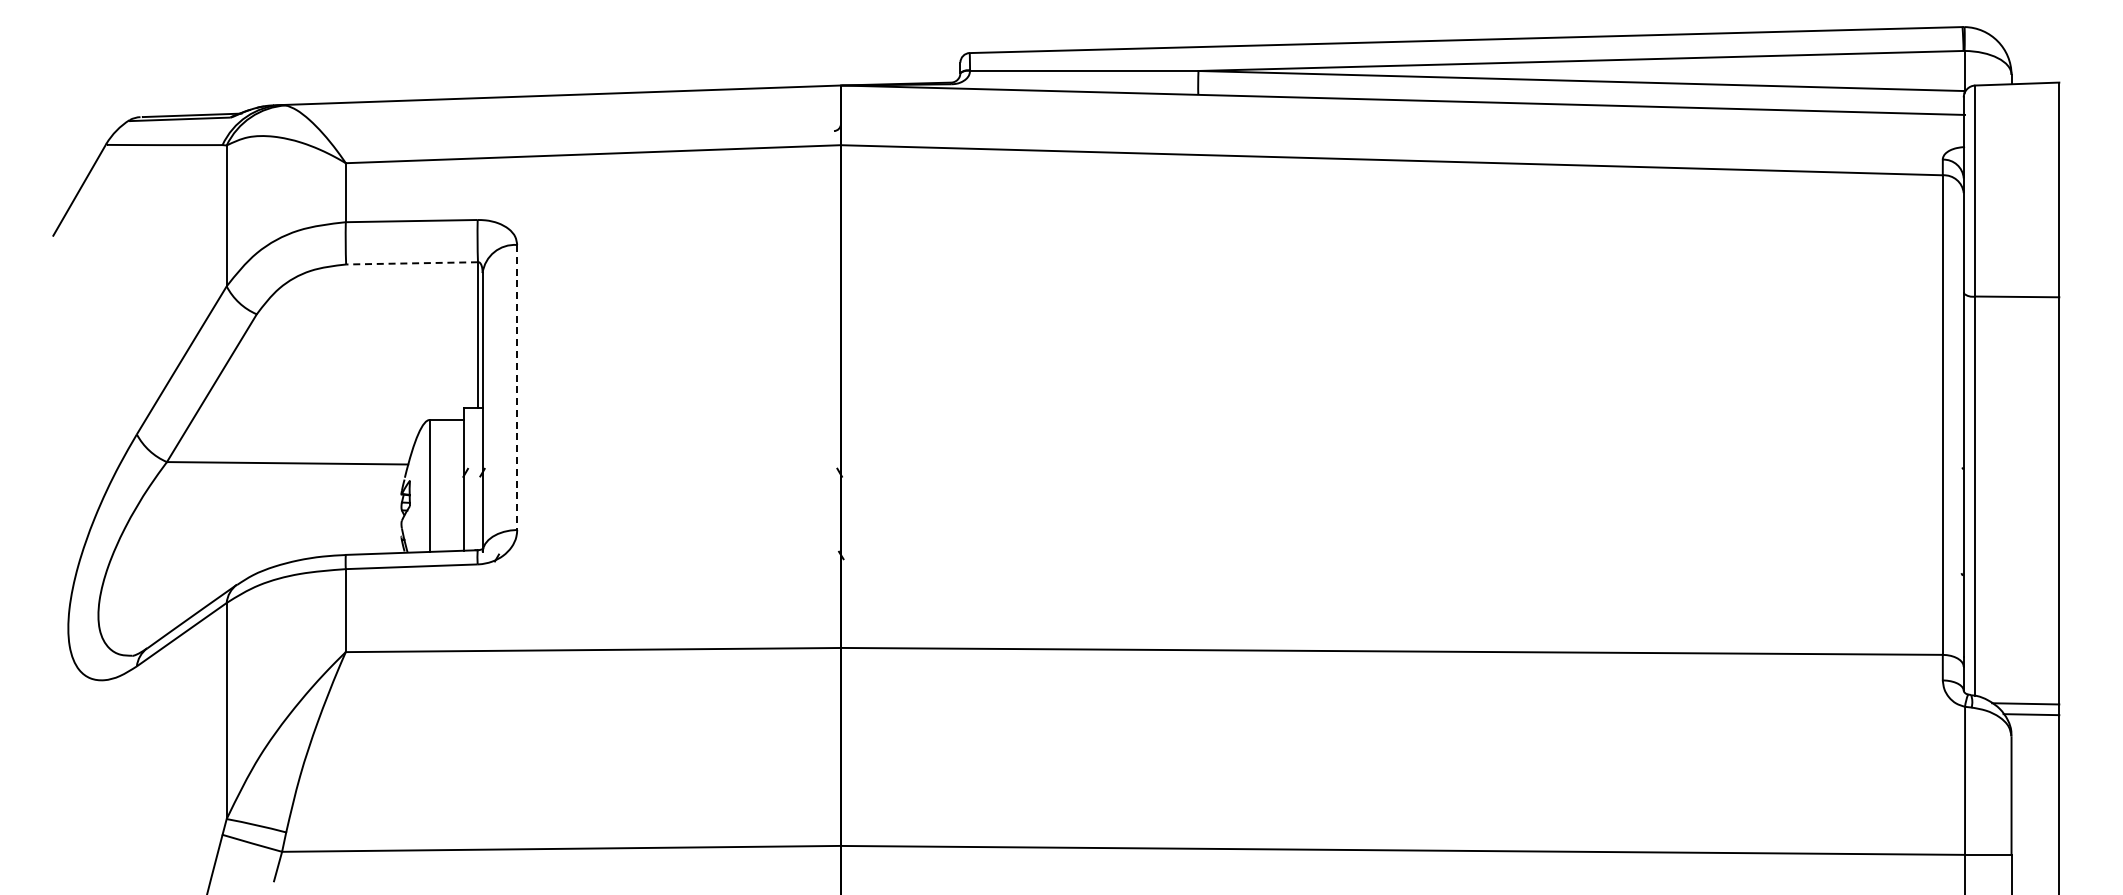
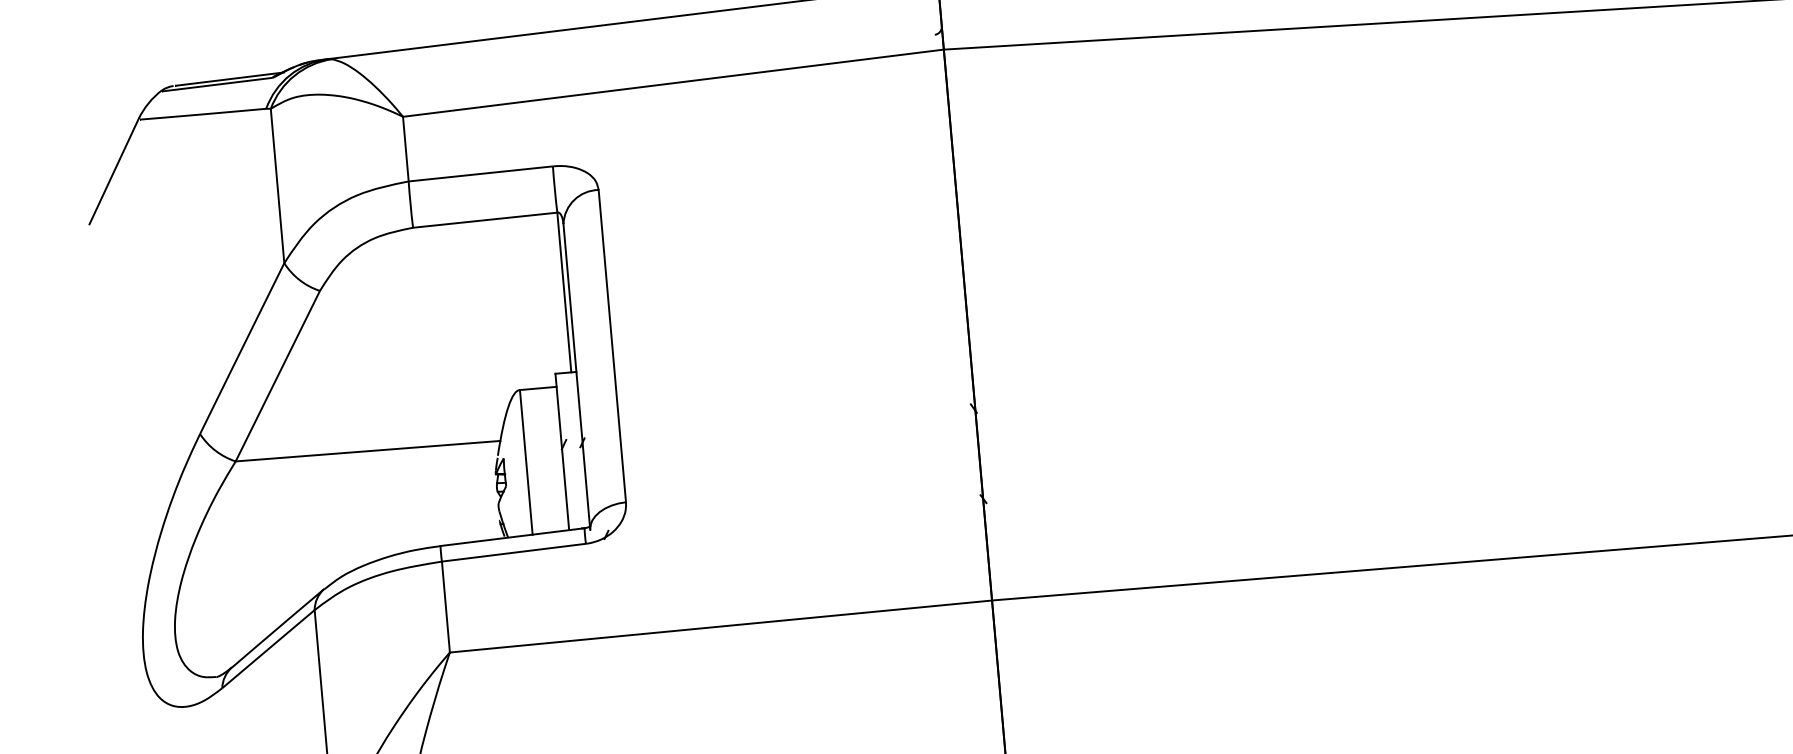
line: (412, 263) -> (485, 220), dashed -> solid
line: (517, 387) -> (612, 346), dashed -> solid

